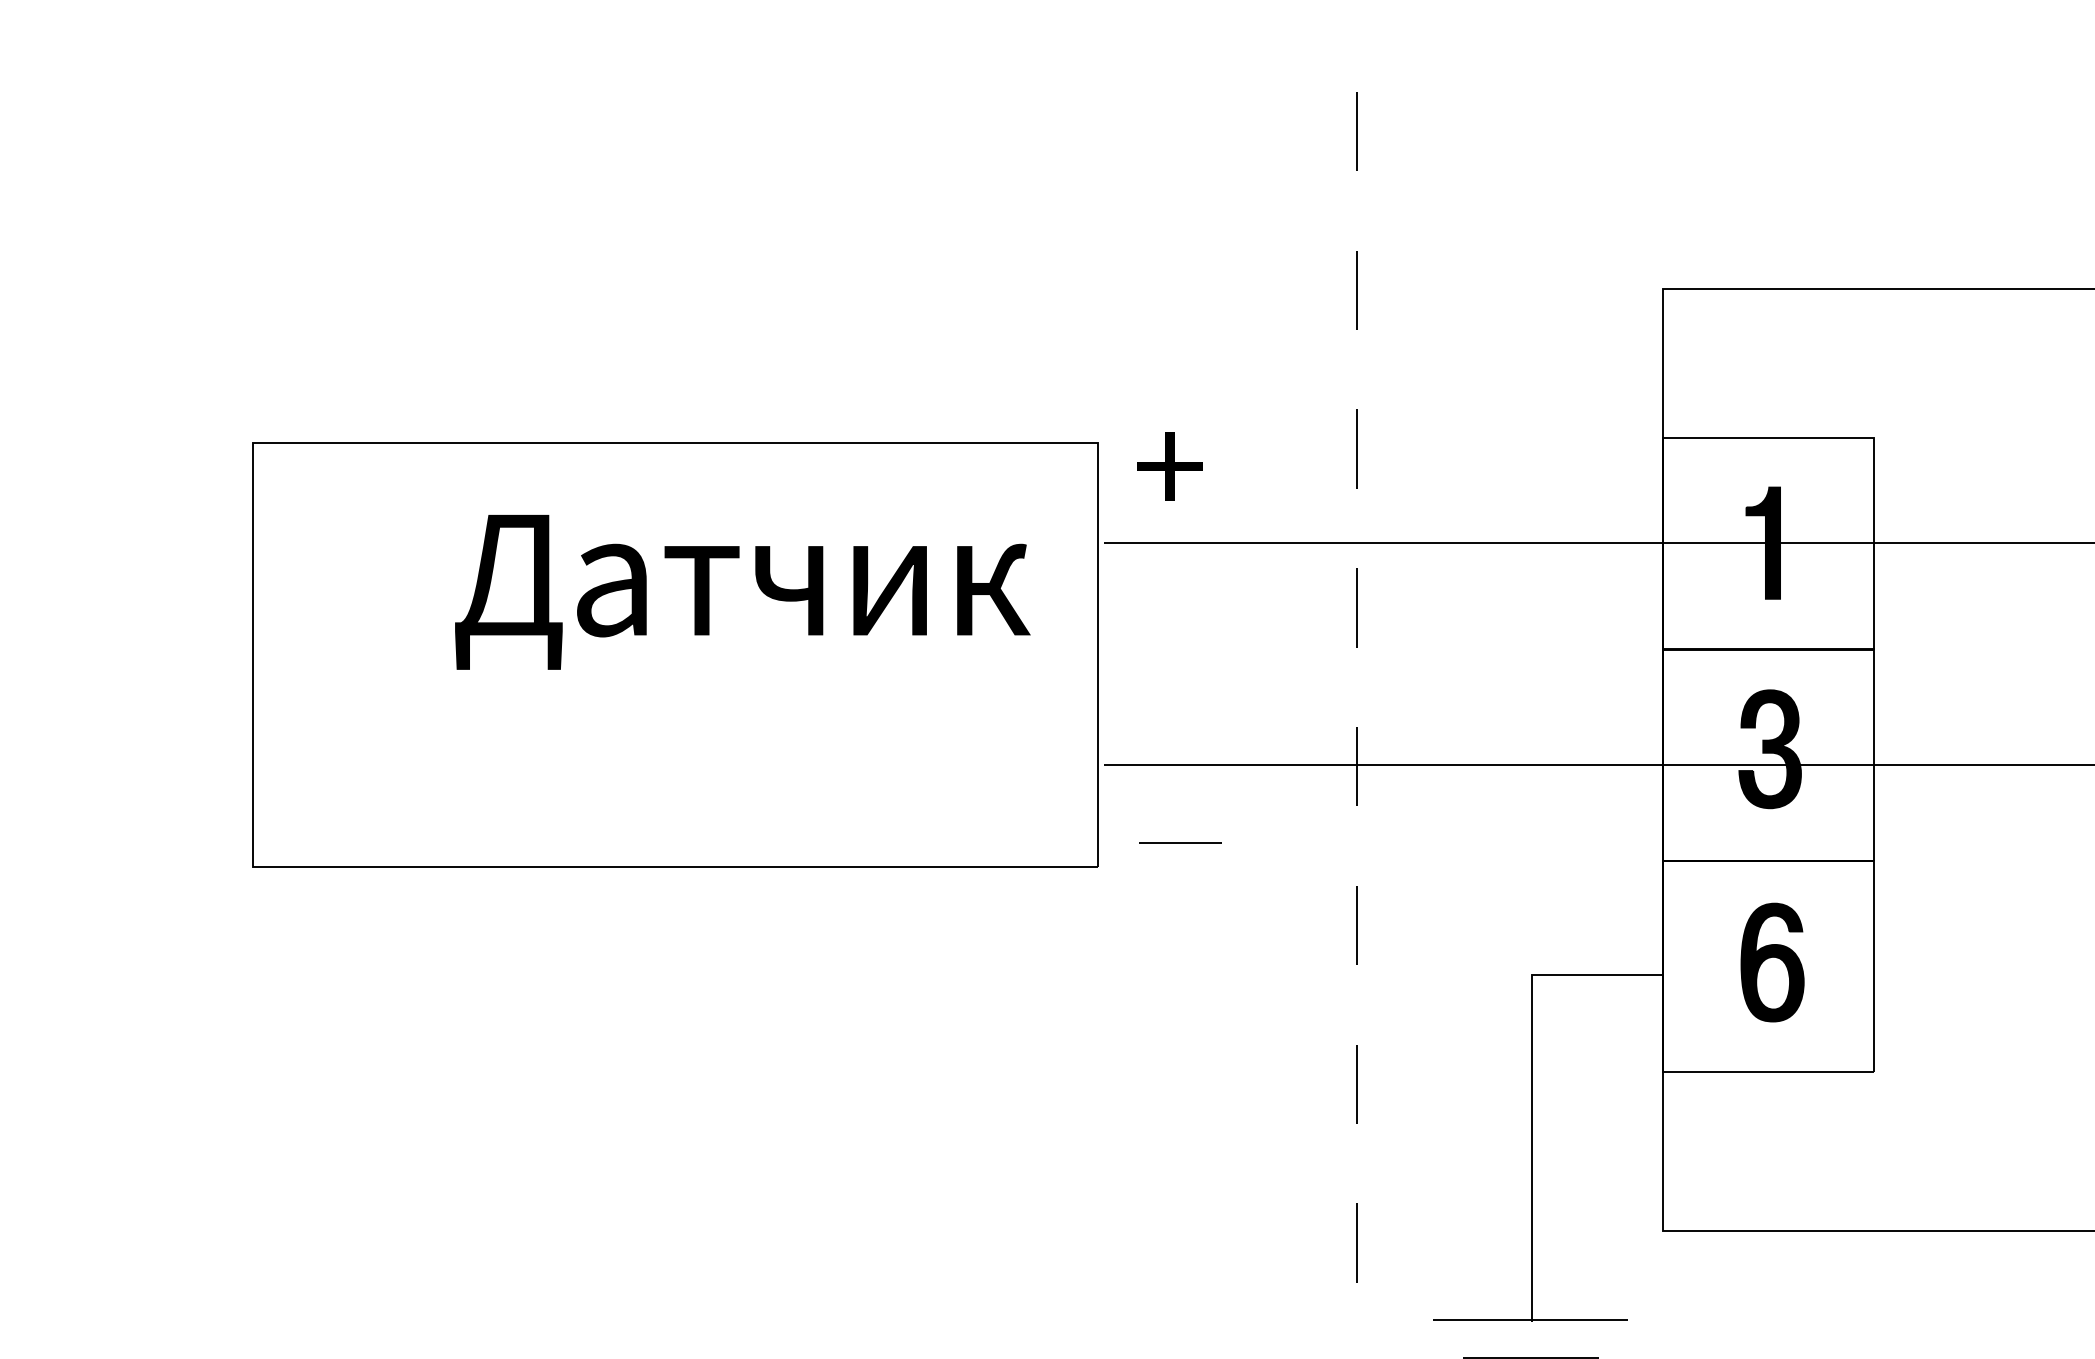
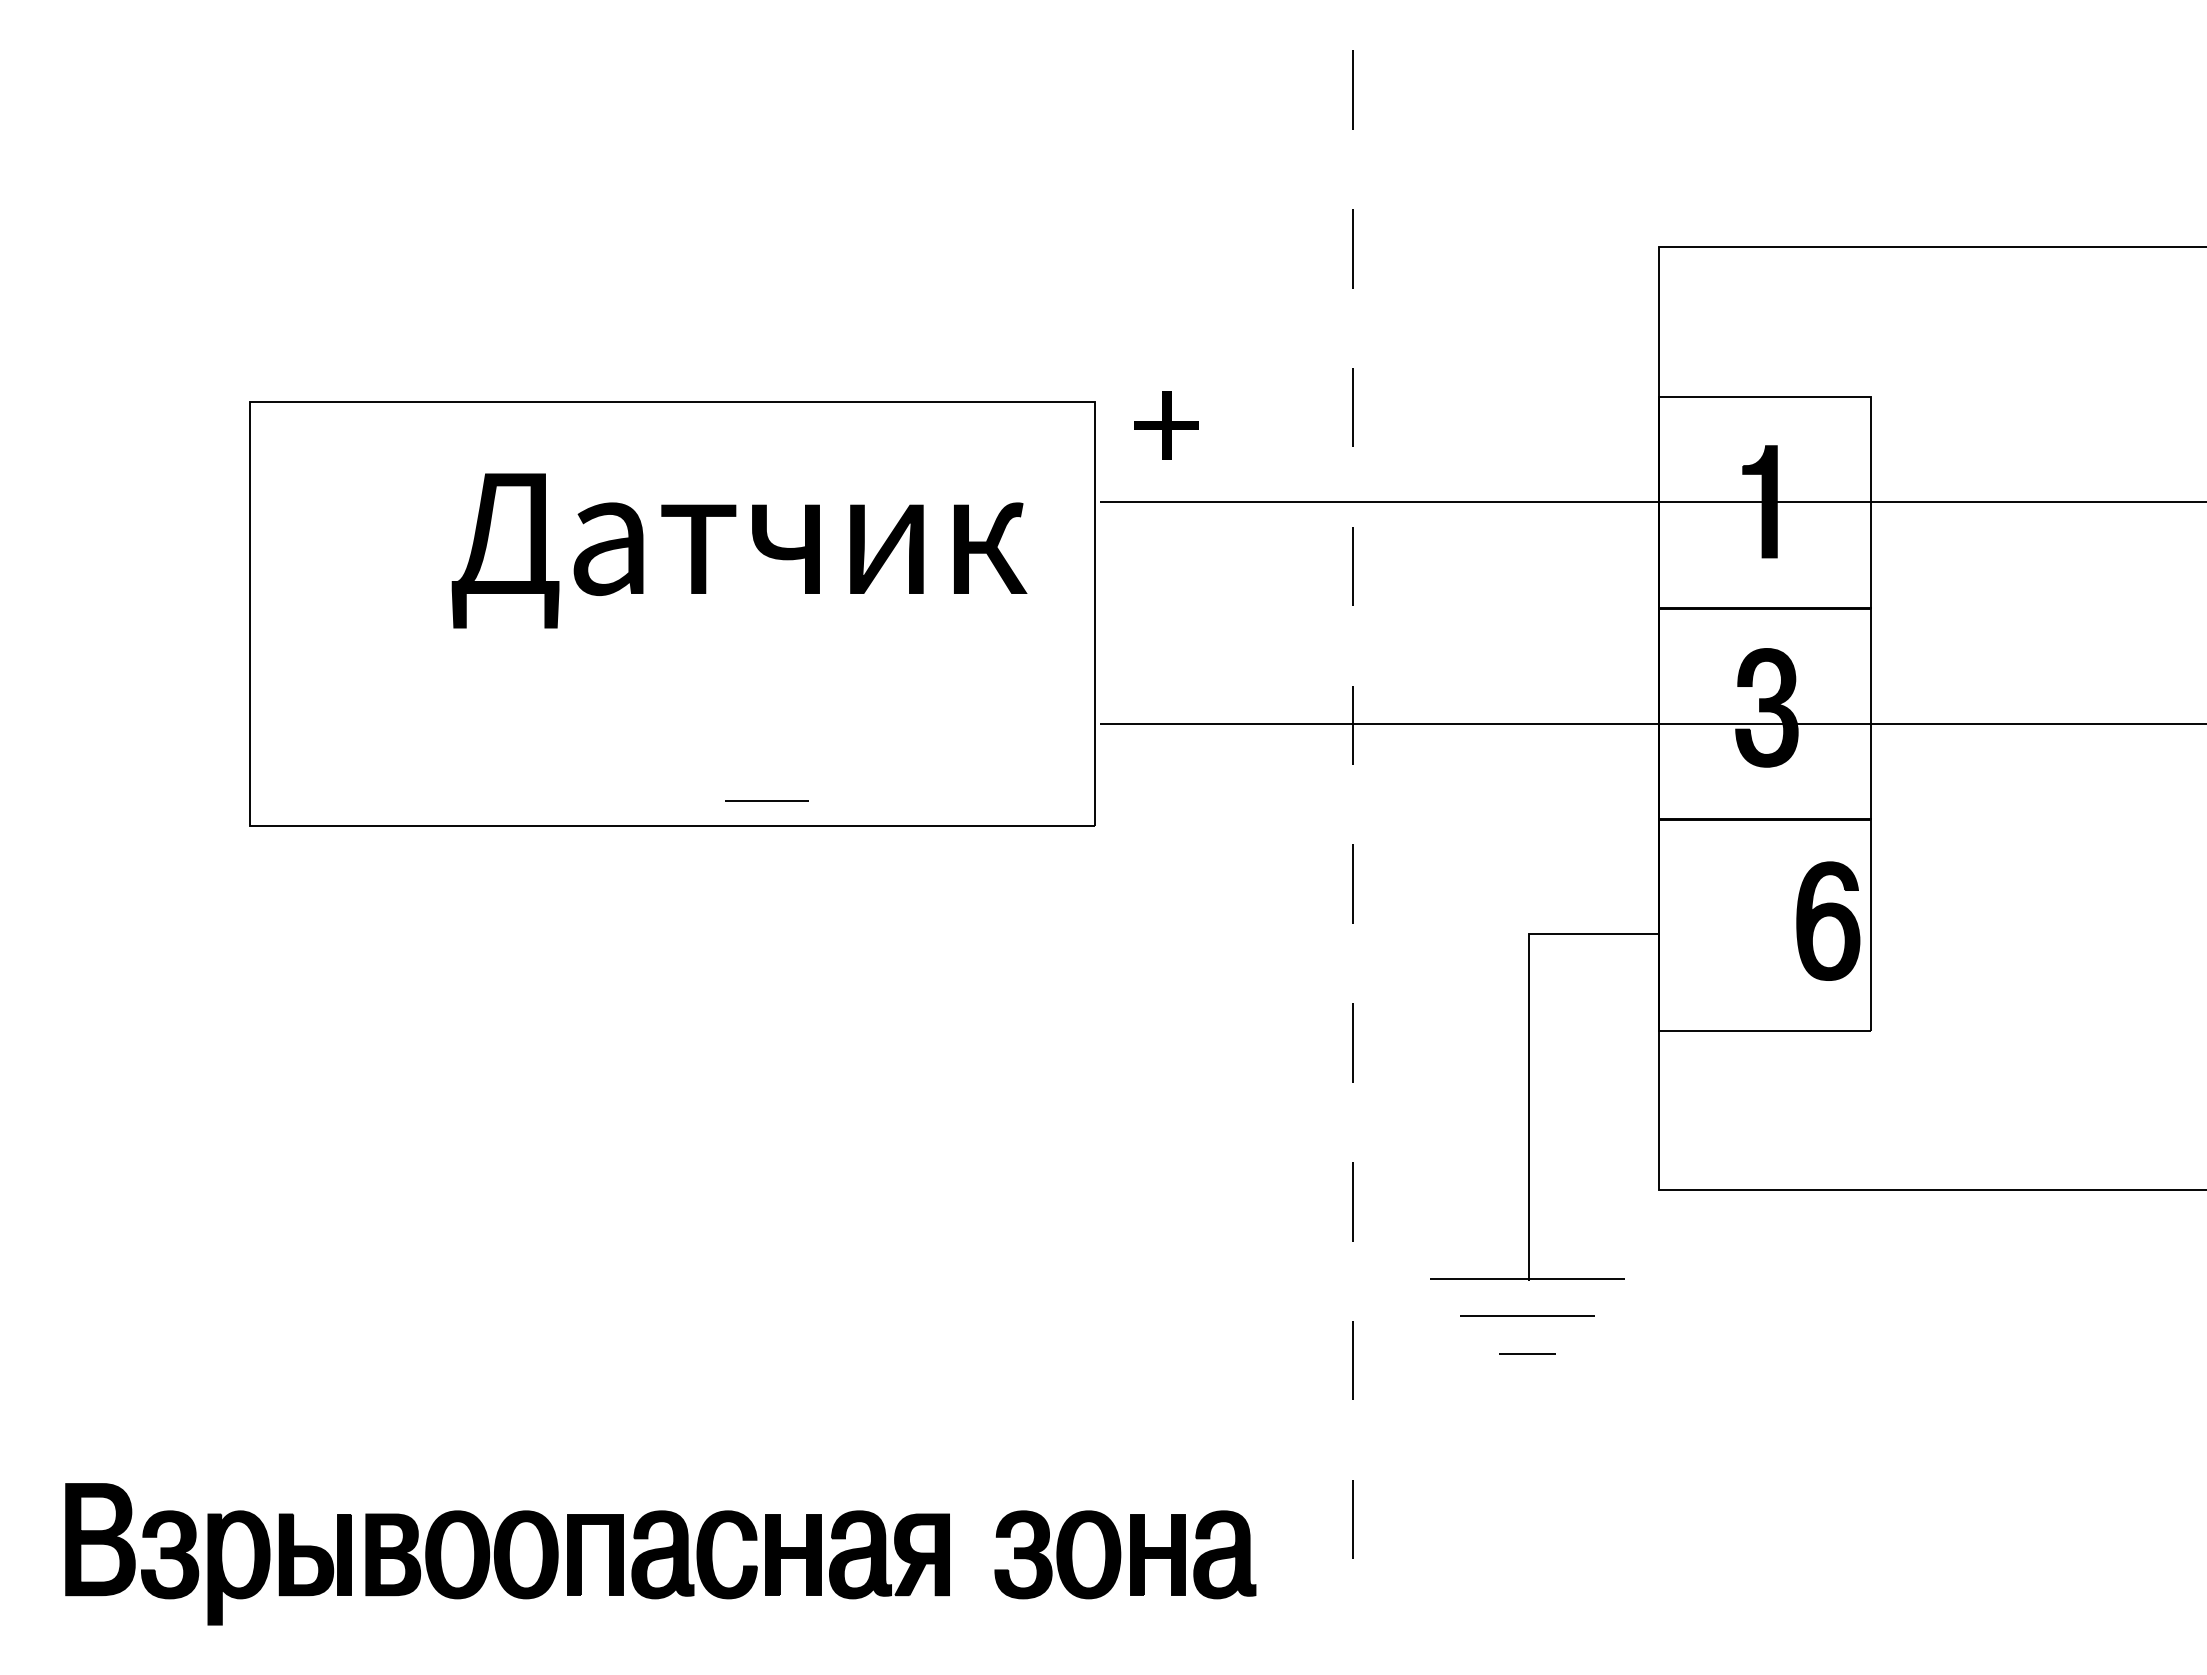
line: (1179, 841) -> (766, 800), moved
part: (1772, 961) -> (1828, 920), moved

